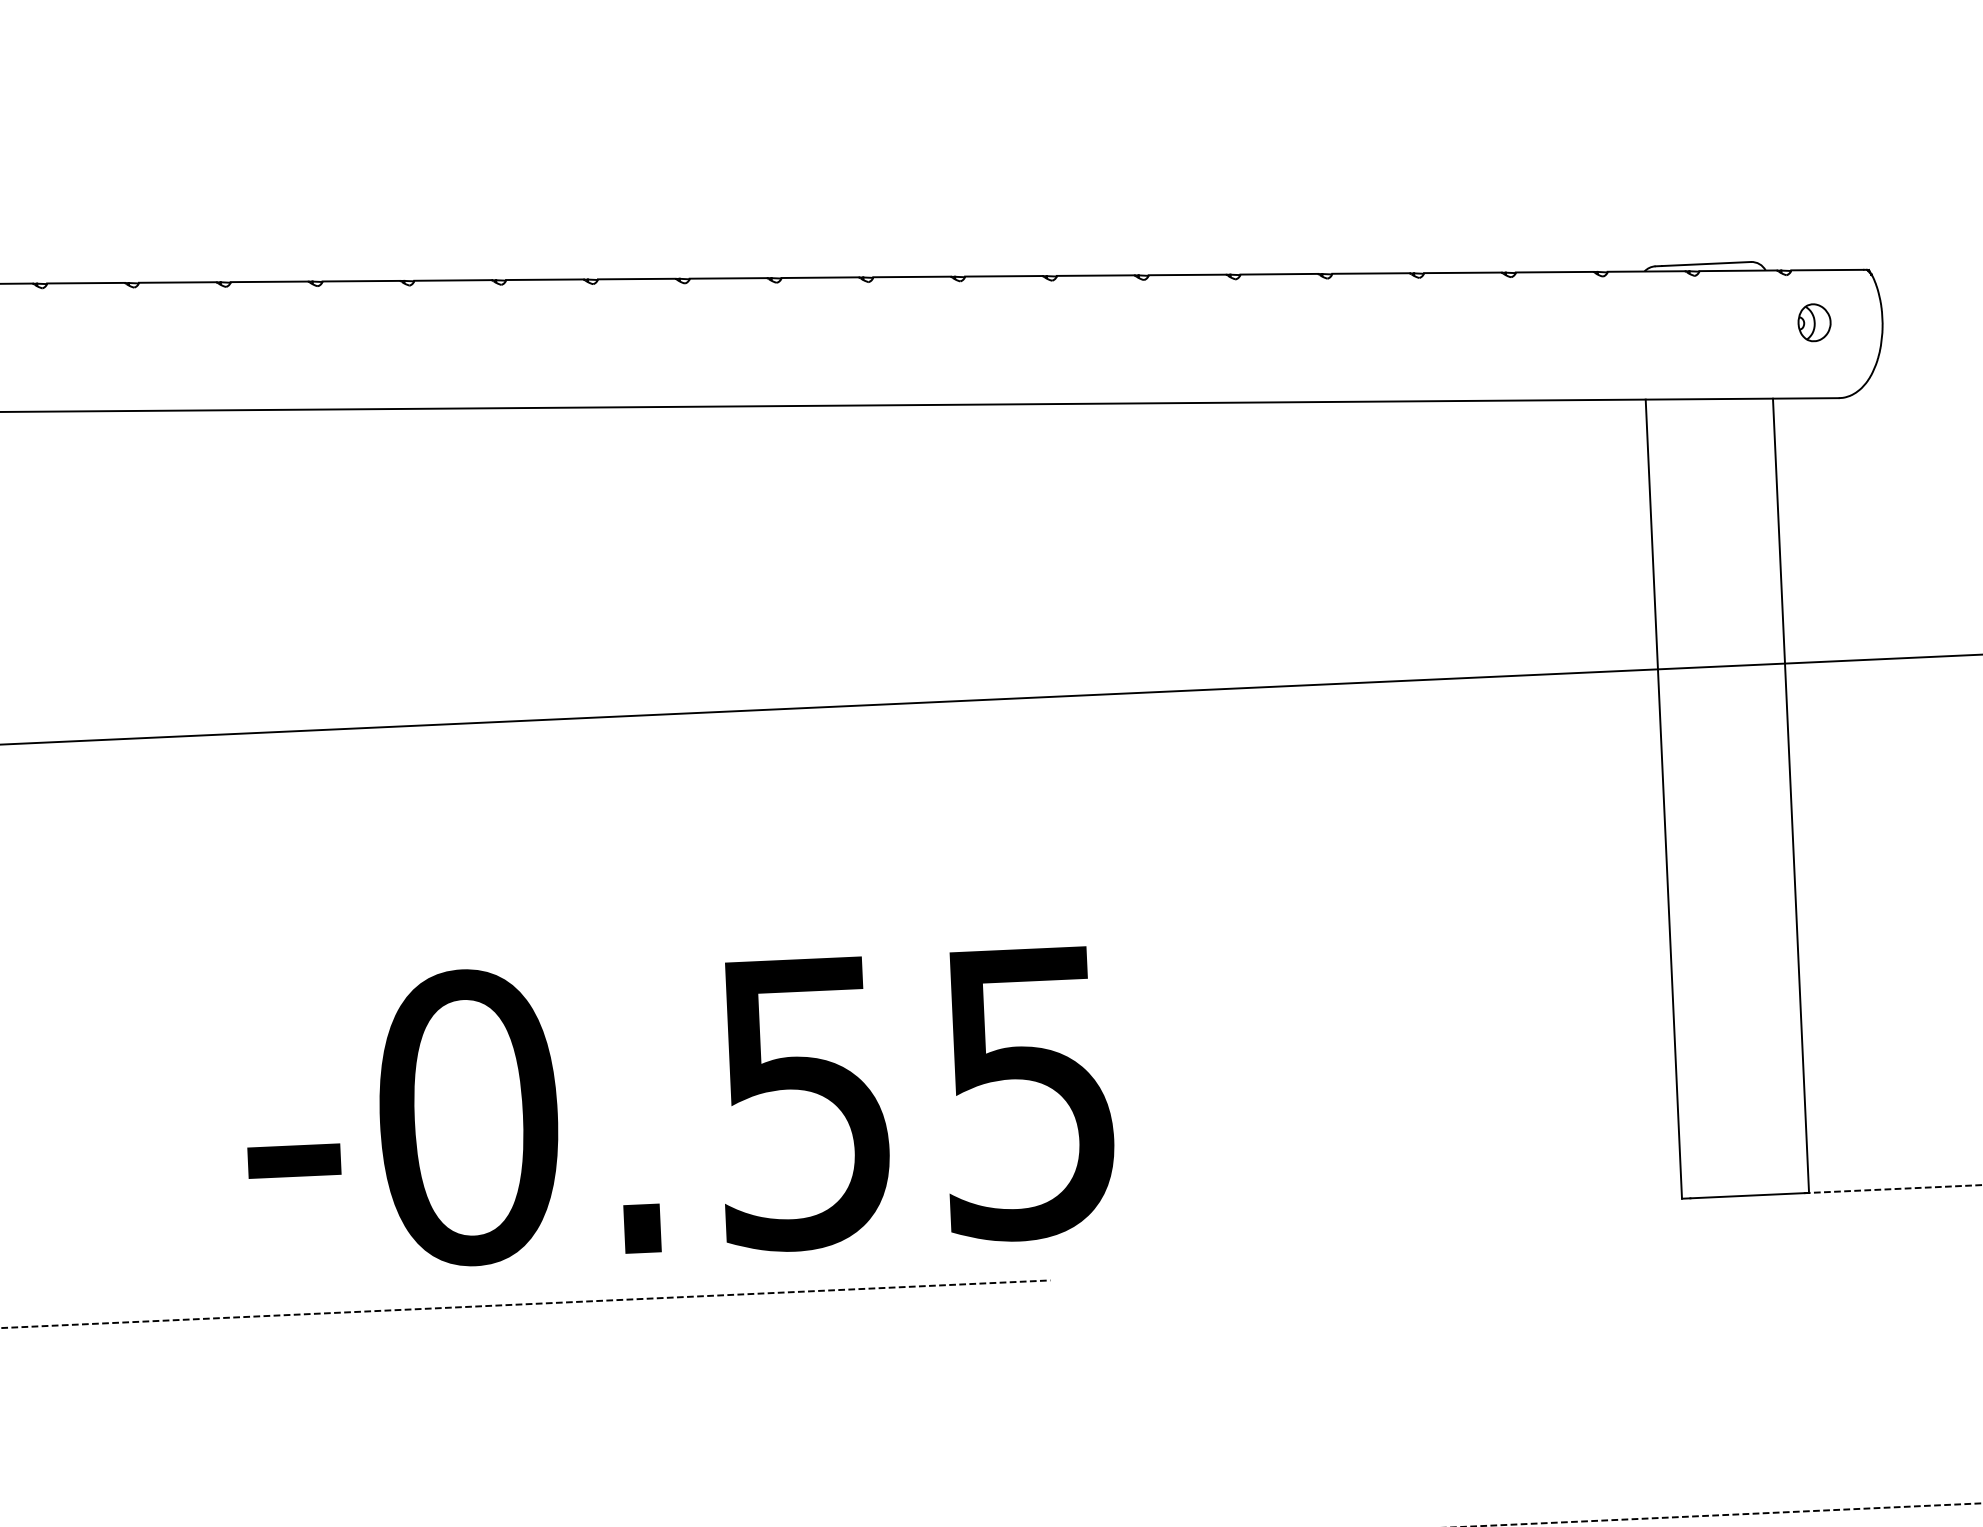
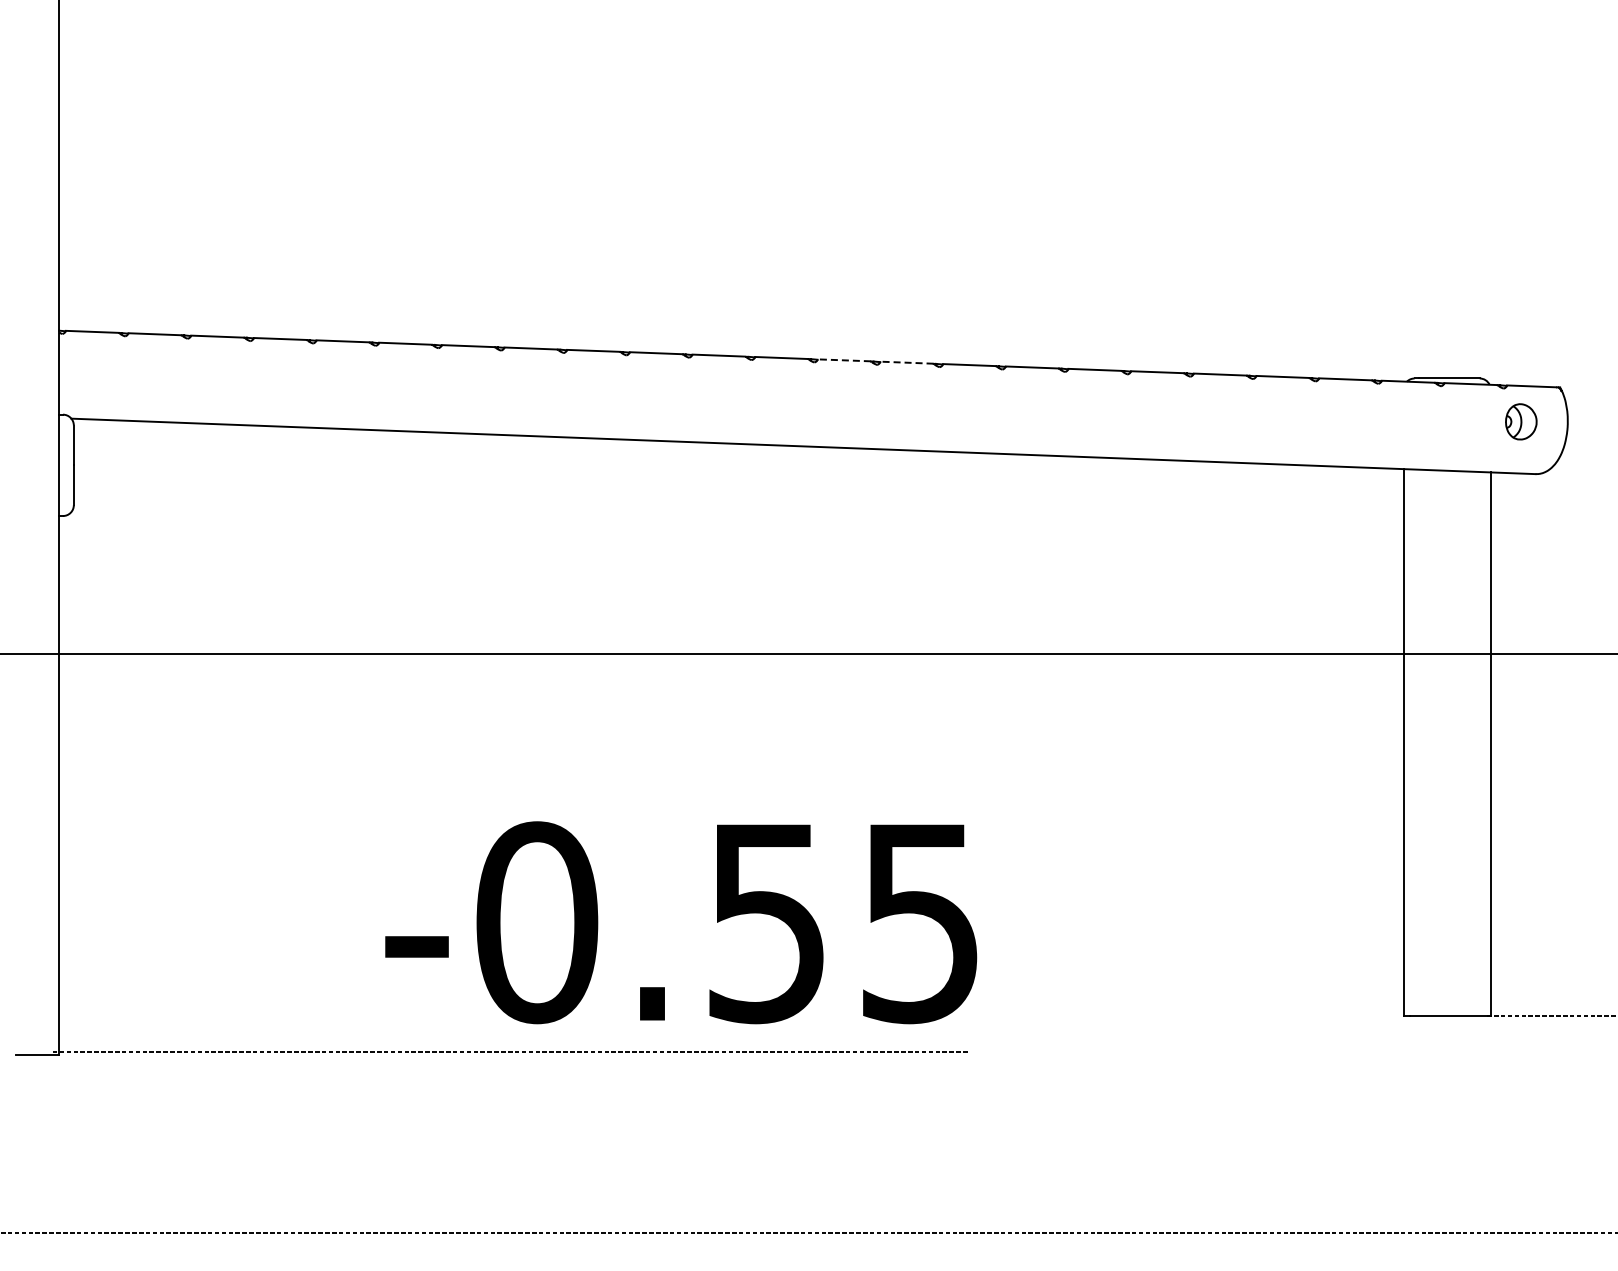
line: (911, 276) -> (906, 362), solid -> dashed
line: (820, 277) -> (844, 360), solid -> dashed
part: (1814, 322) -> (1521, 421), size x1.4
text: (679, 1107) -> (681, 922), moved

